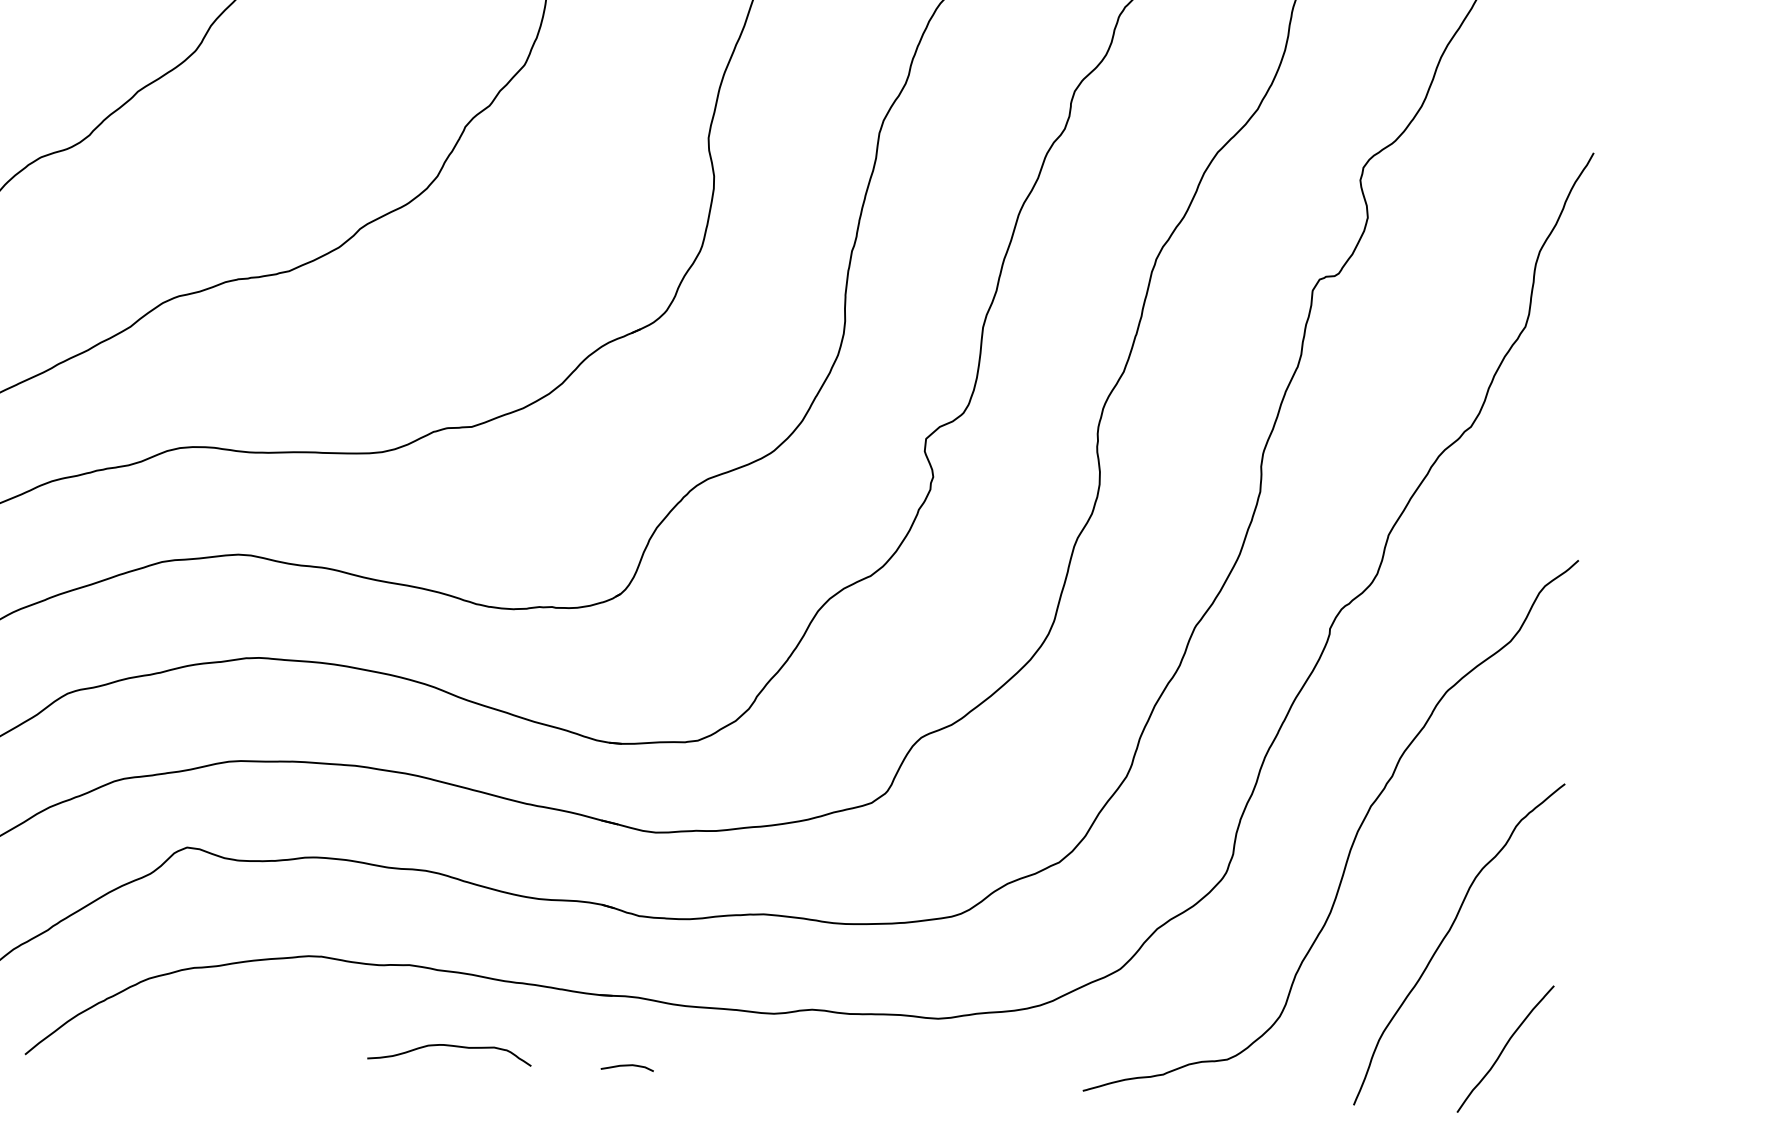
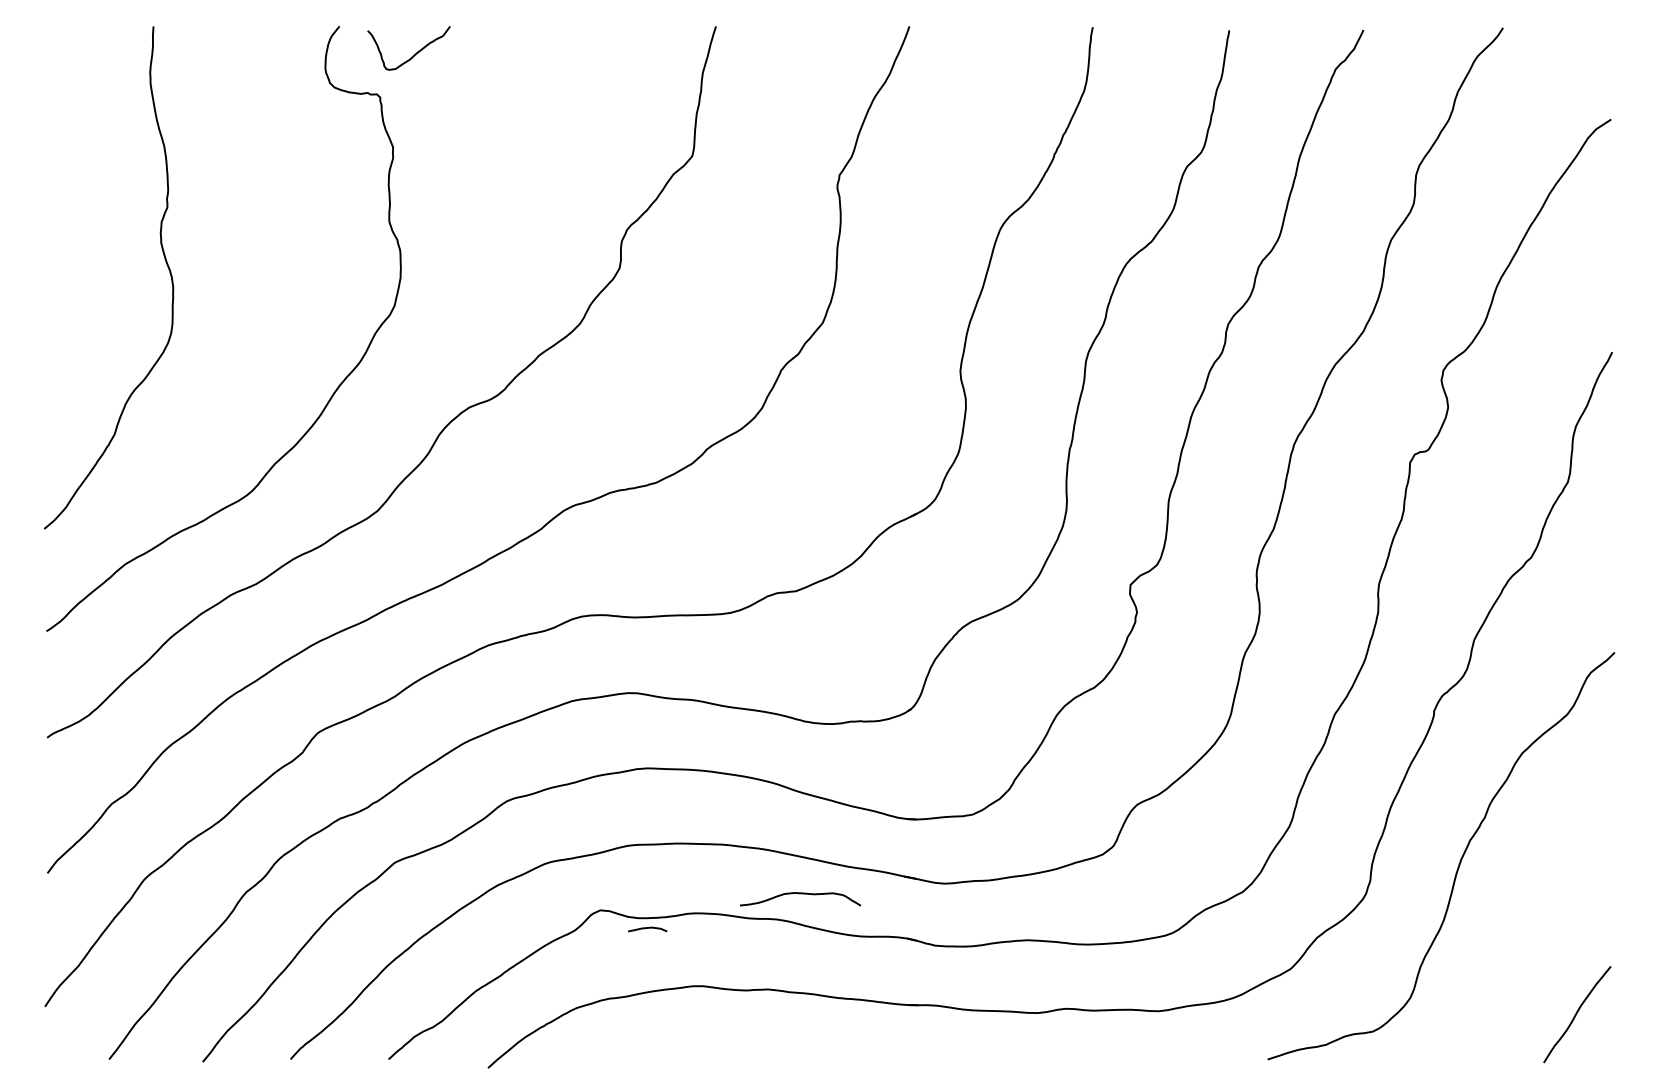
curve: (1448, 934) -> (1531, 932), removed
curve: (450, 1047) -> (800, 894), moved
curve: (627, 1066) -> (647, 928), moved

